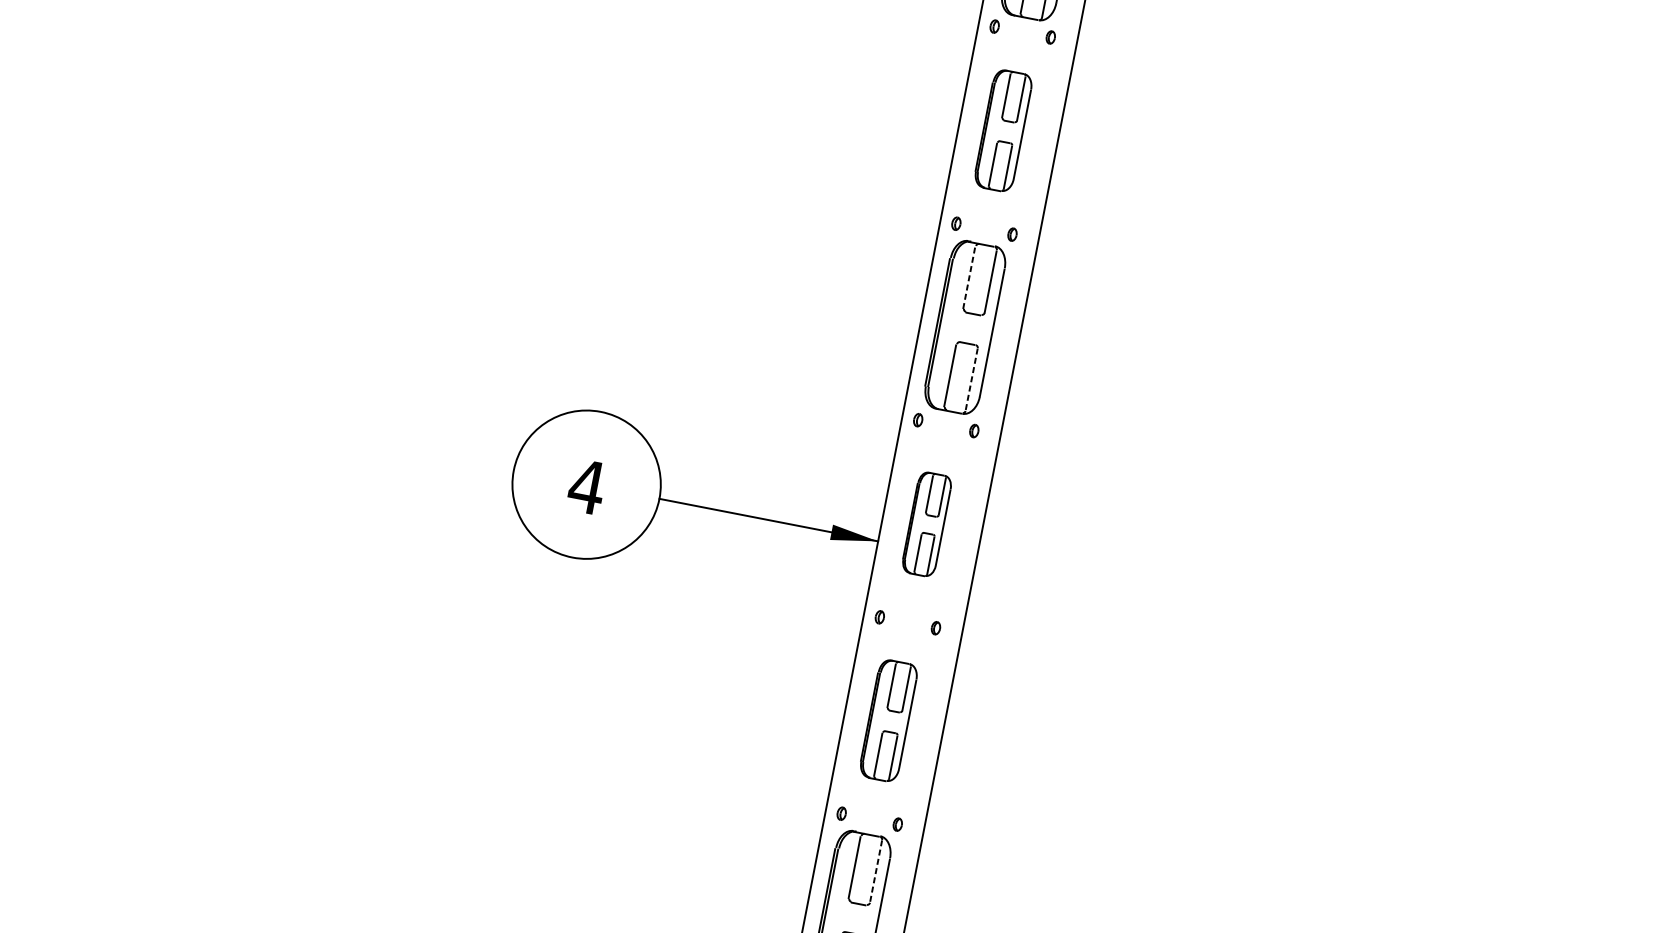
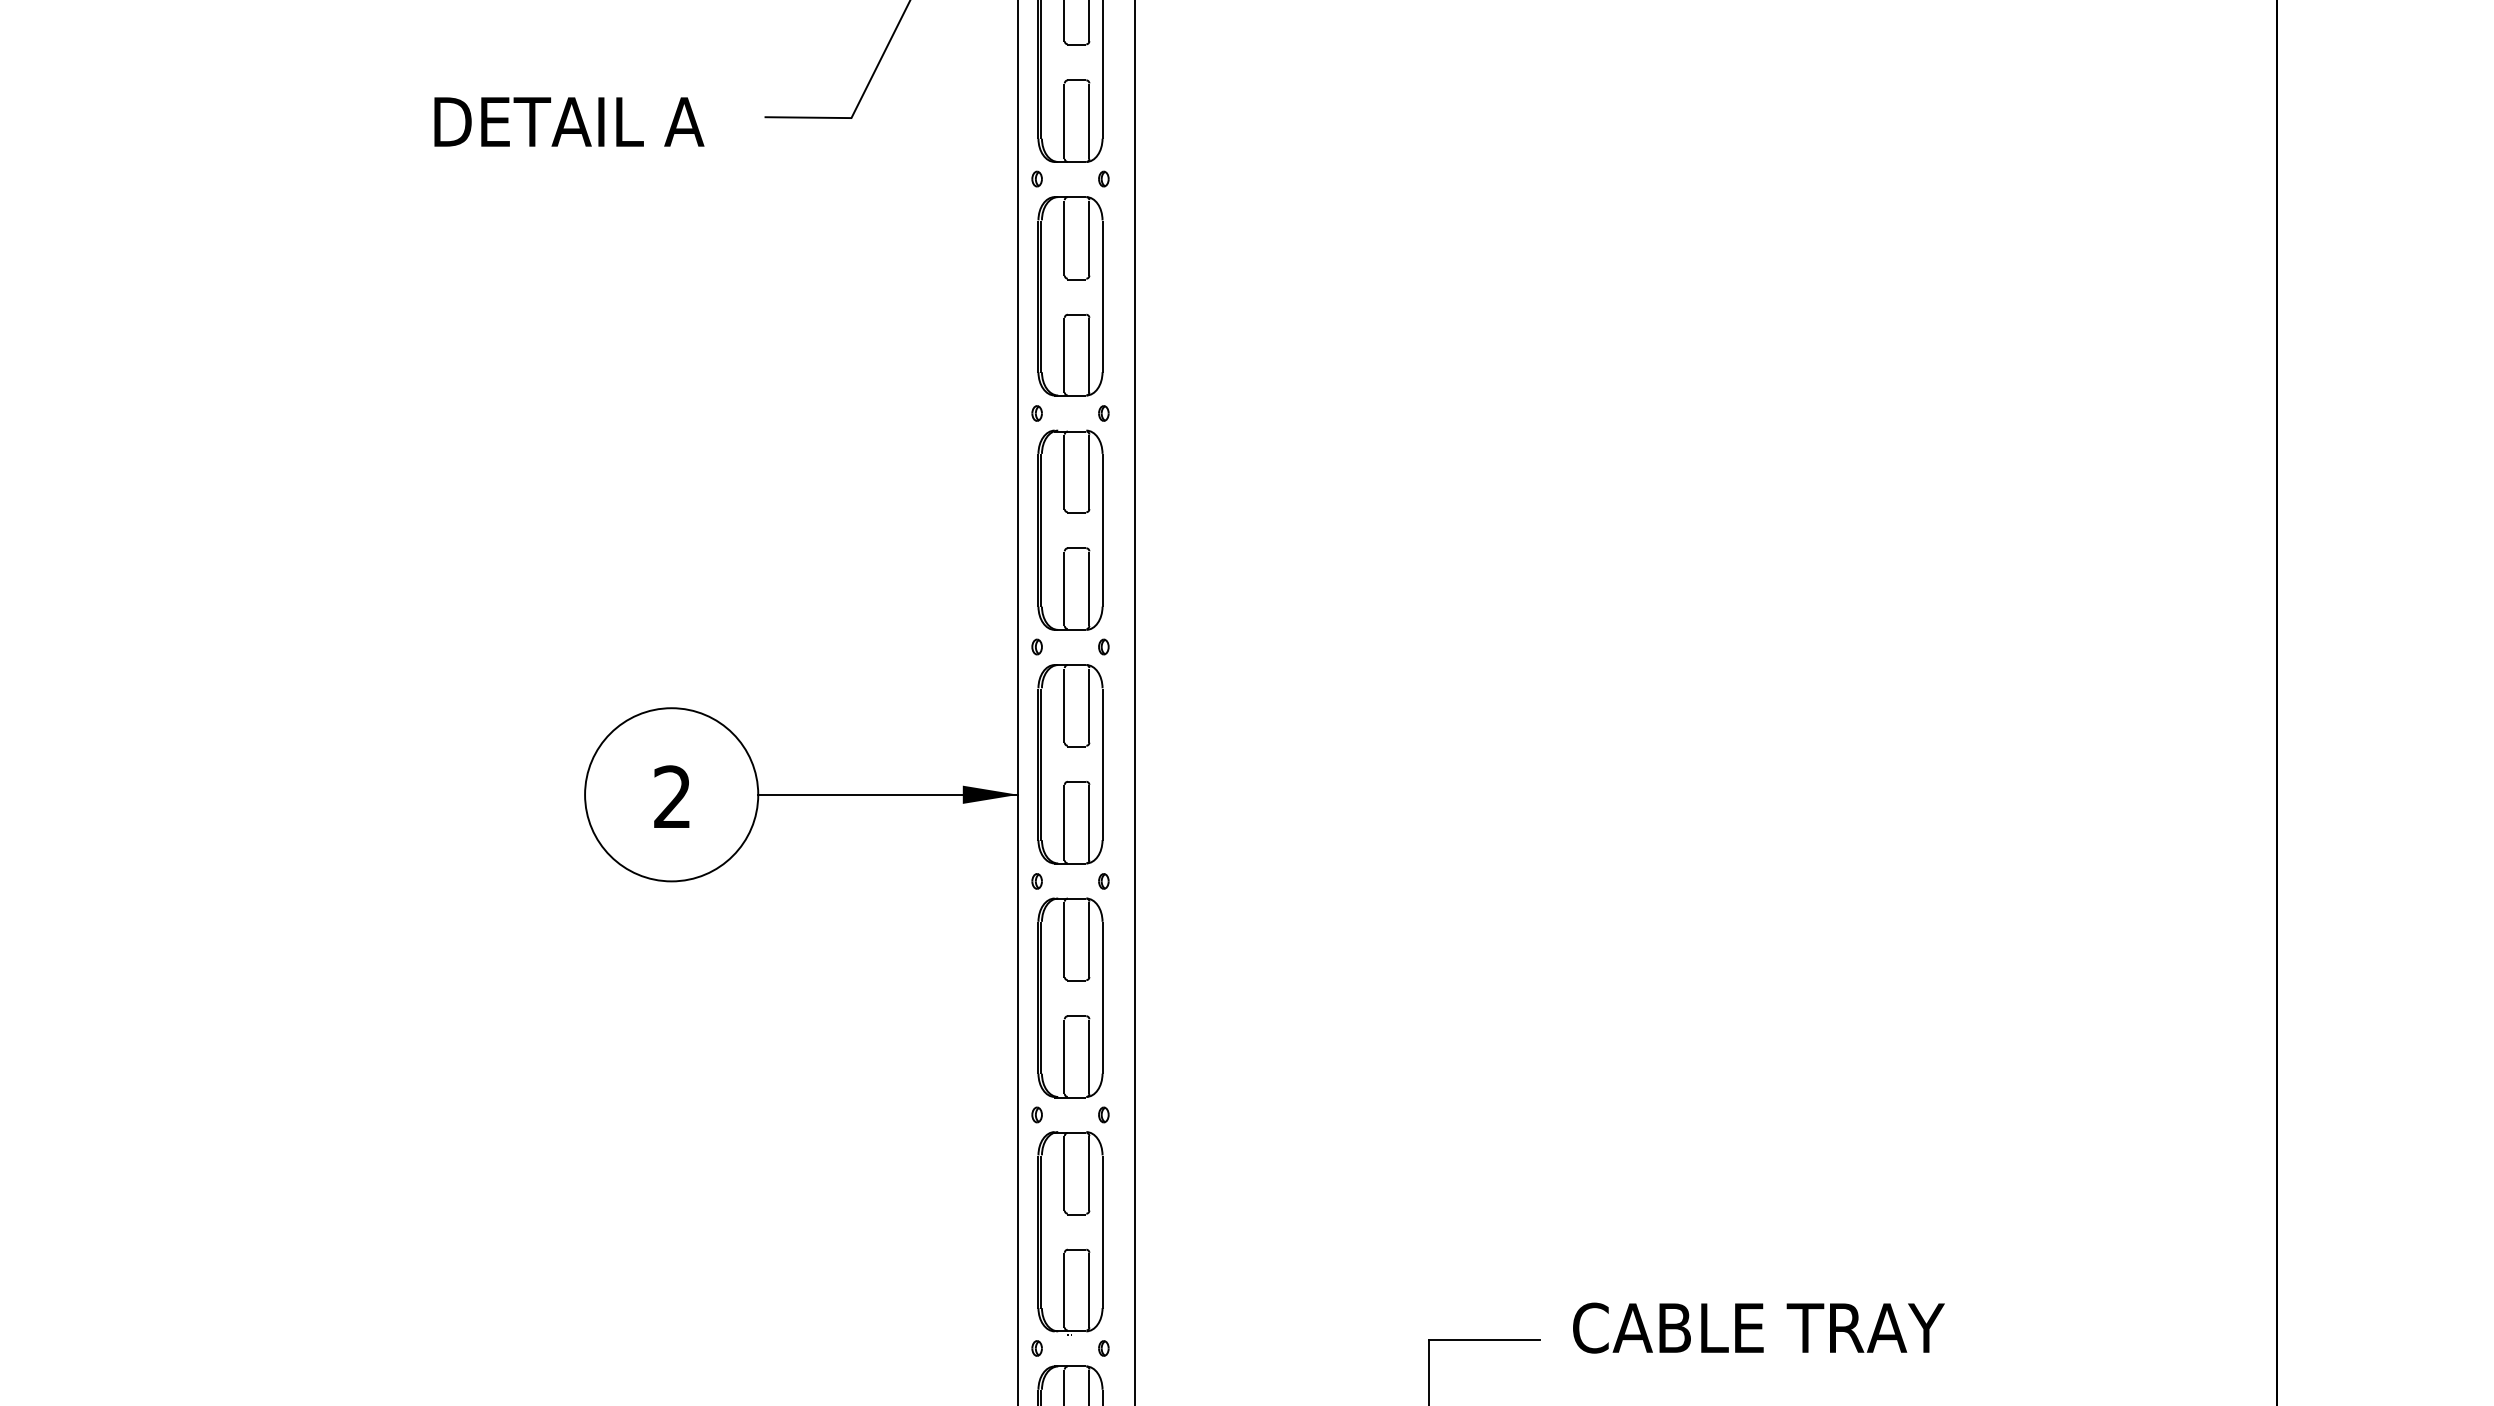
part: (1003, 130) -> (1070, 296), size x1.43
line: (969, 276) -> (1063, 471), dashed -> solid
line: (971, 380) -> (1089, 589), dashed -> solid
text: (587, 486) -> (672, 796), 4 -> 2
part: (927, 524) -> (1070, 764), size x1.67
part: (888, 720) -> (1070, 997), size x1.43
line: (875, 872) -> (1089, 1174), dashed -> solid

